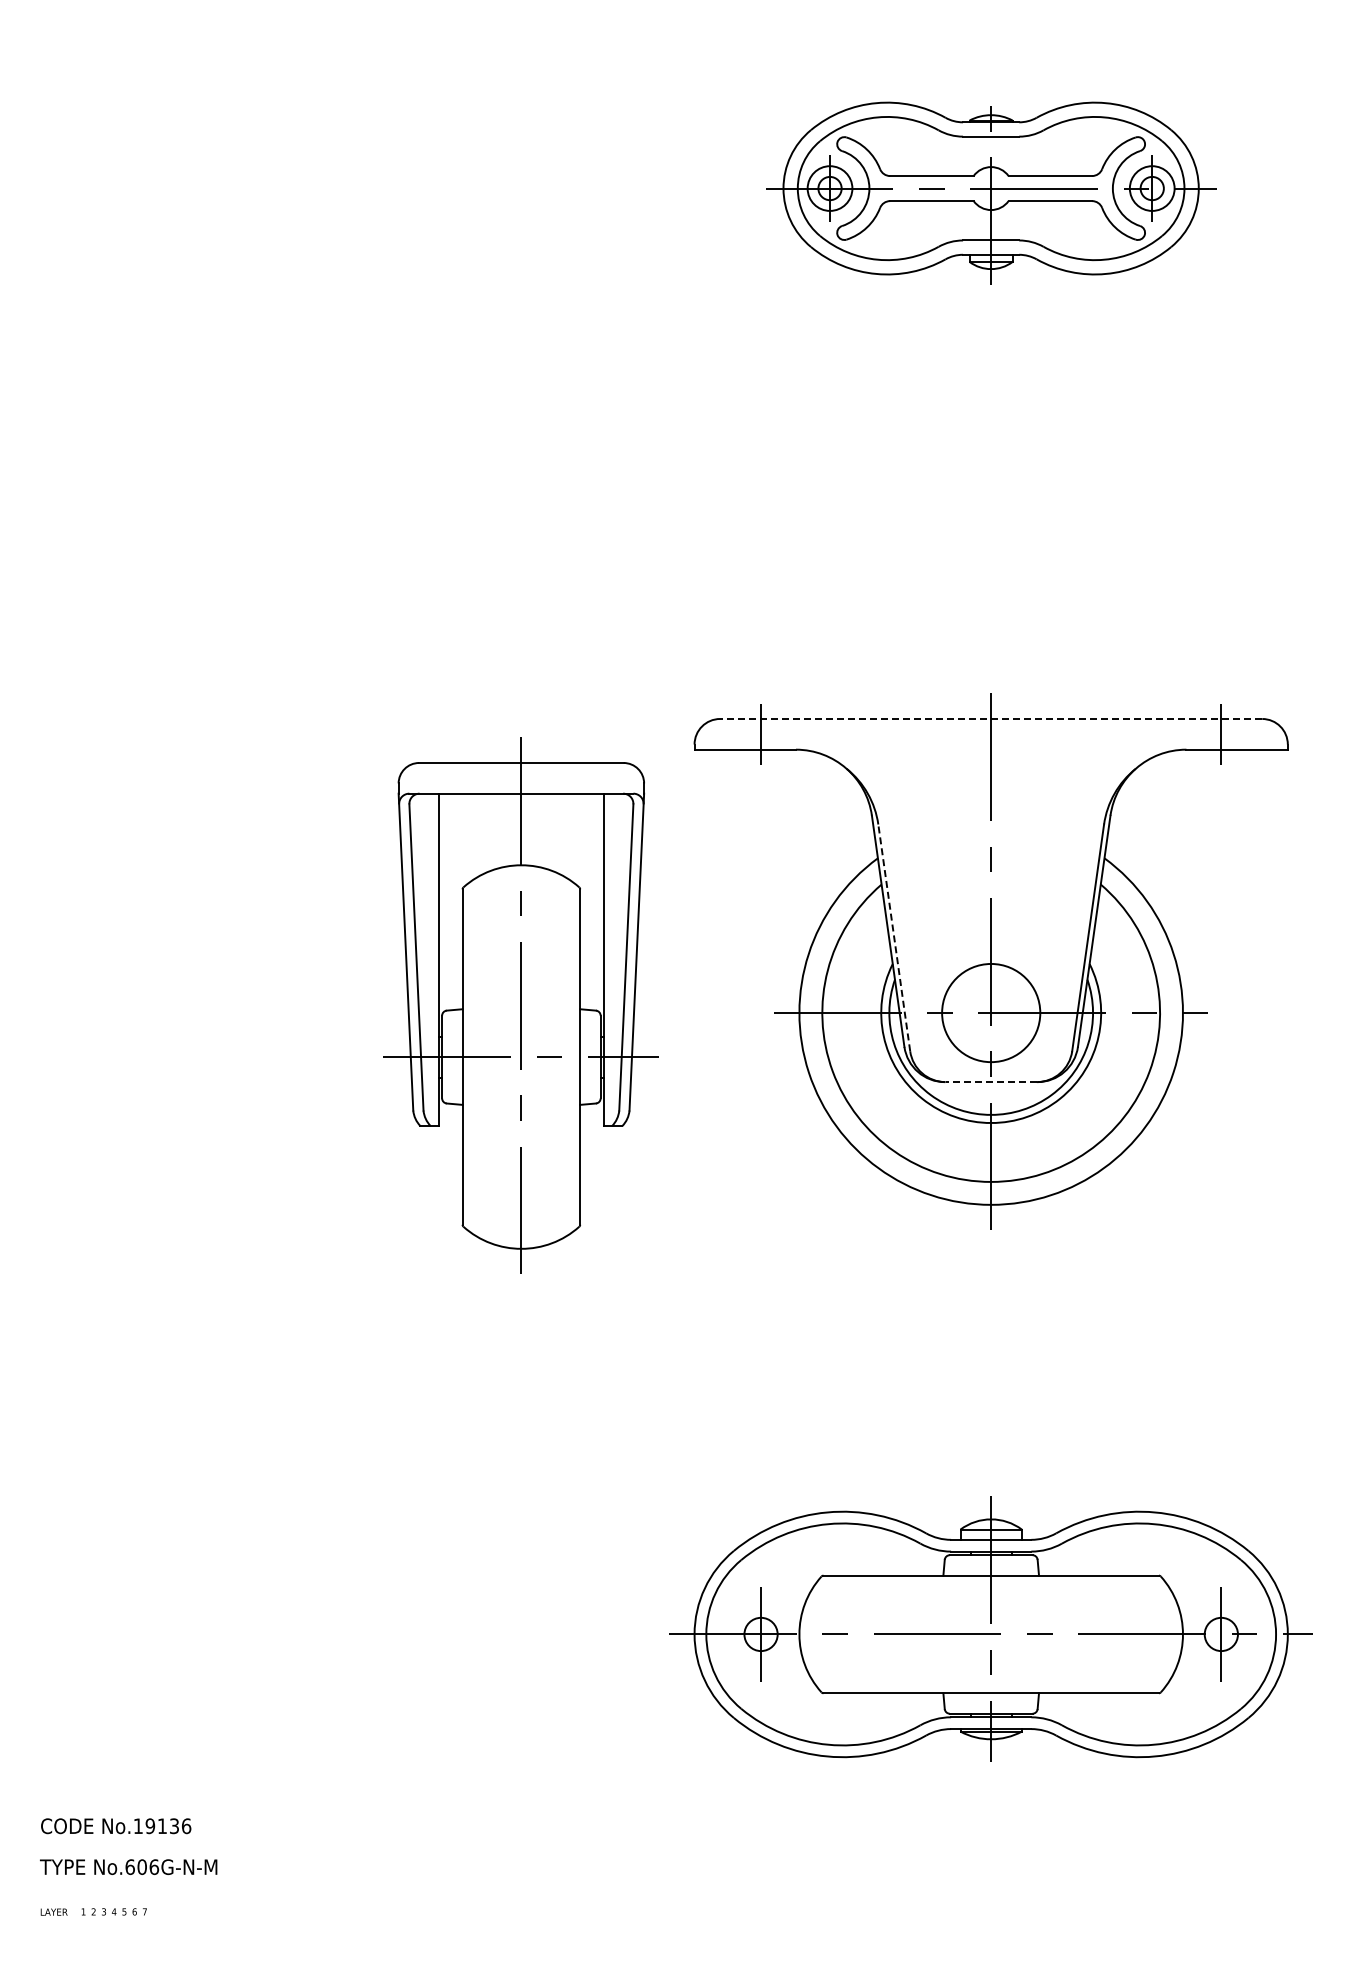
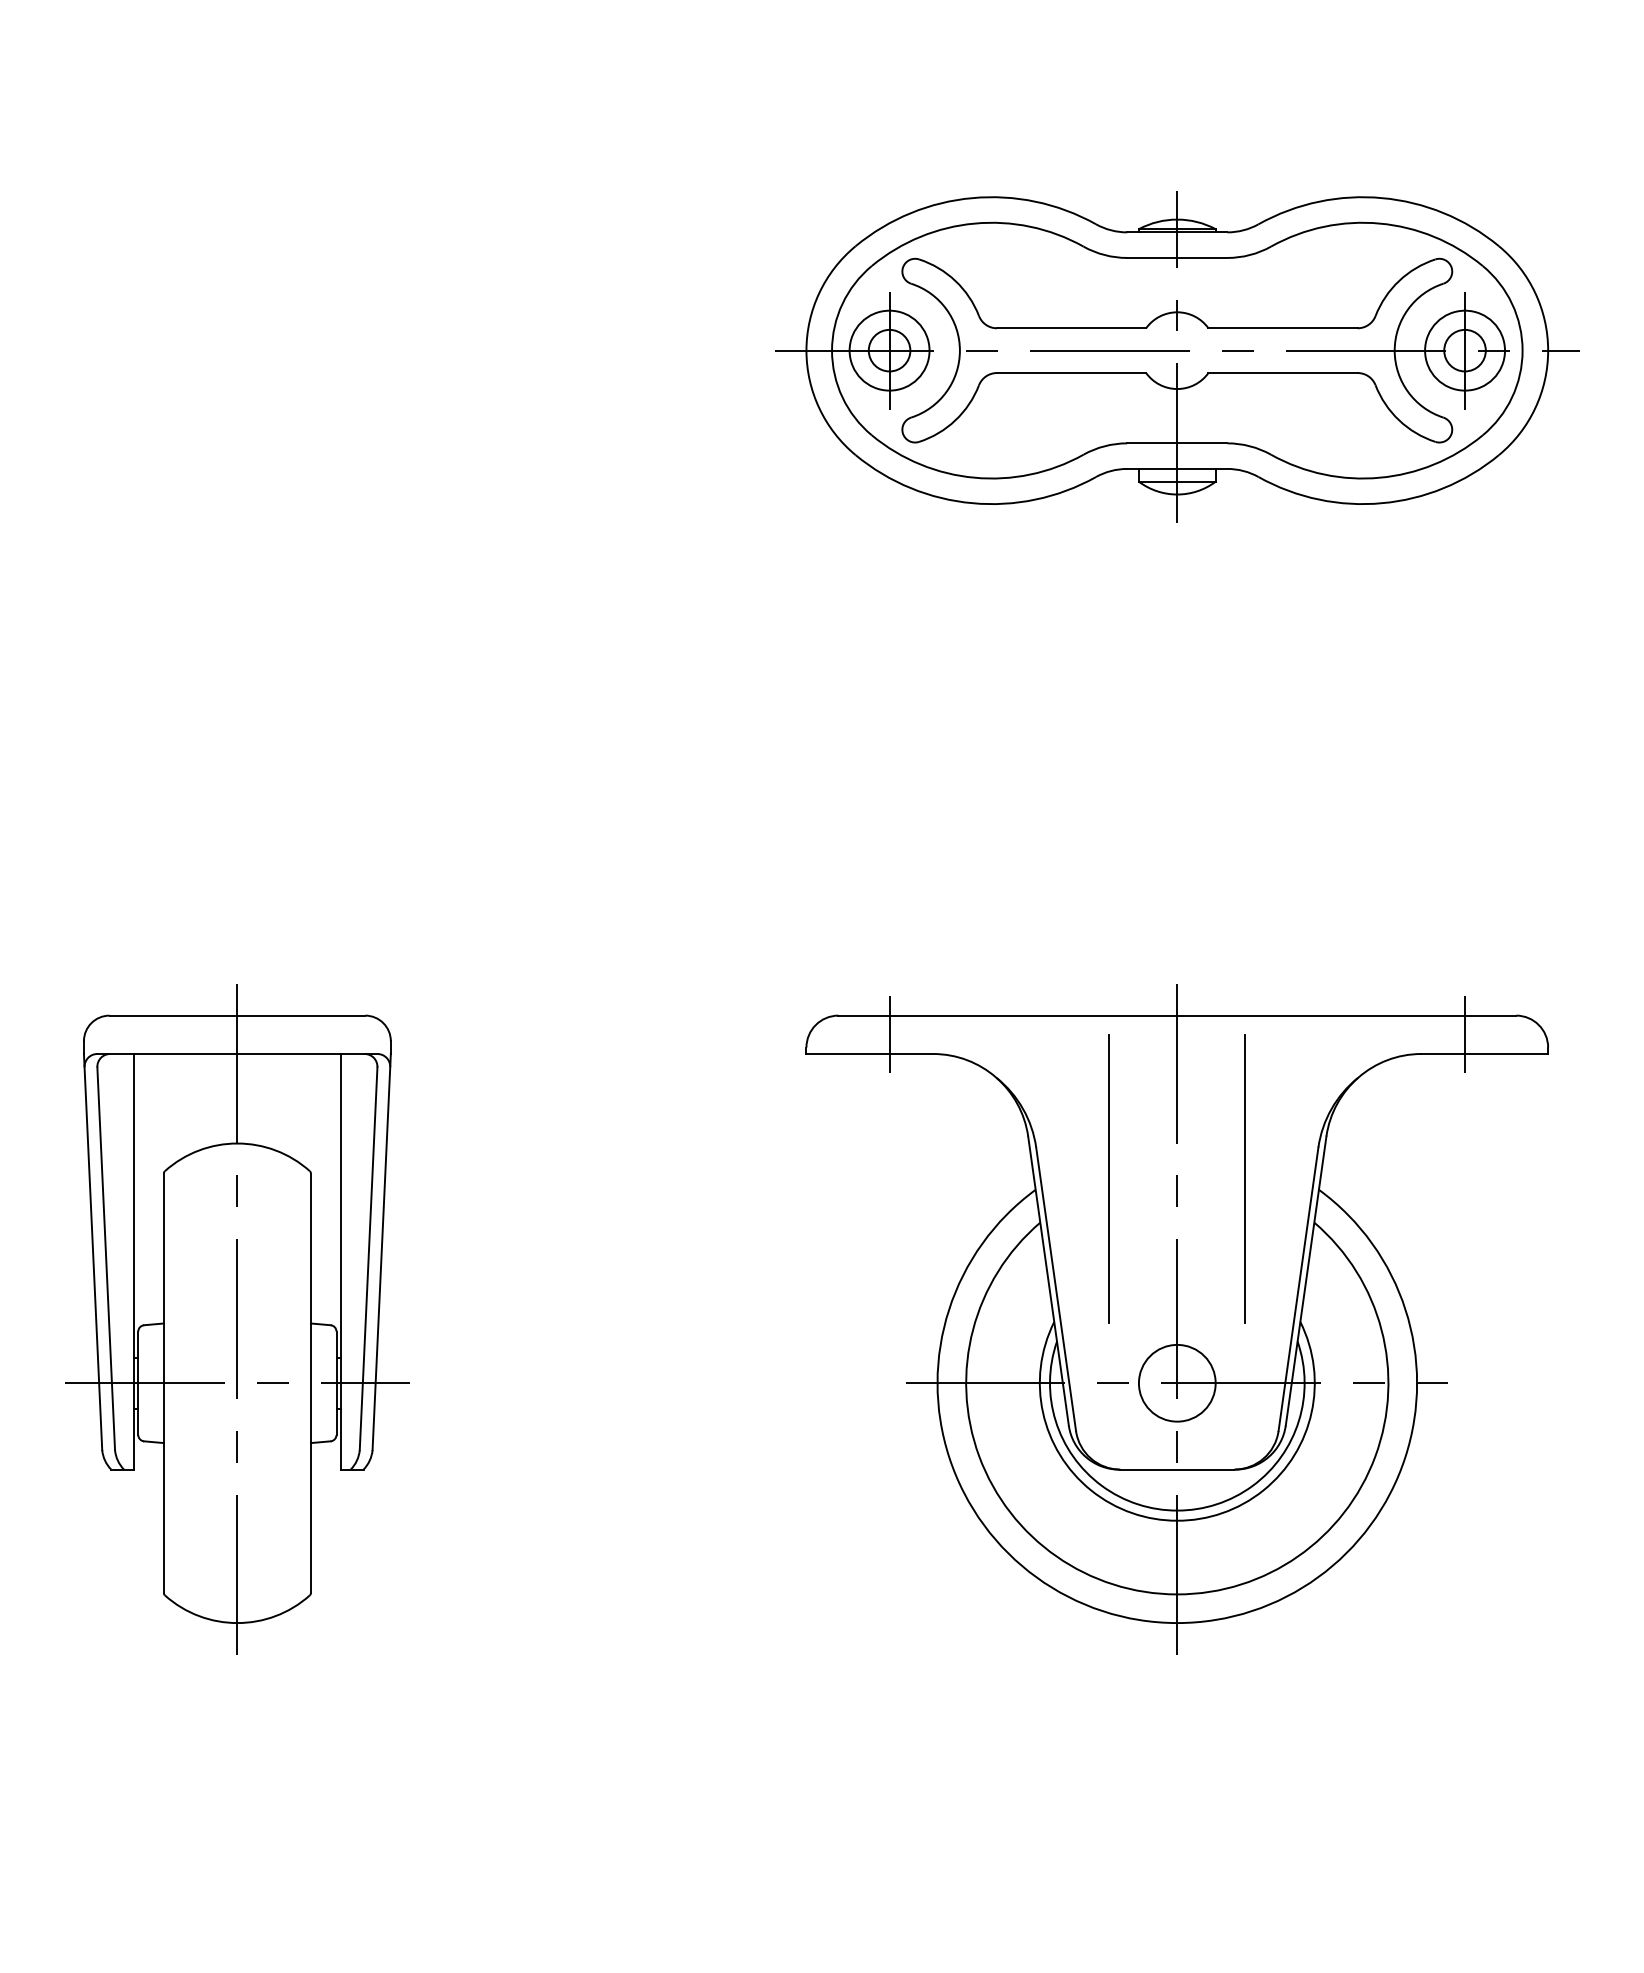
part: (990, 191) -> (1176, 356), size x1.43
line: (990, 718) -> (1176, 1015), dashed -> solid
line: (936, 849) -> (1108, 1178), added
line: (1045, 849) -> (1245, 1178), added
line: (894, 937) -> (1056, 1288), dashed -> solid
part: (520, 1005) -> (236, 1318), moved
circle: (990, 1012) -> (1176, 1382), size x0.62
line: (991, 1082) -> (1177, 1470), dashed -> solid

